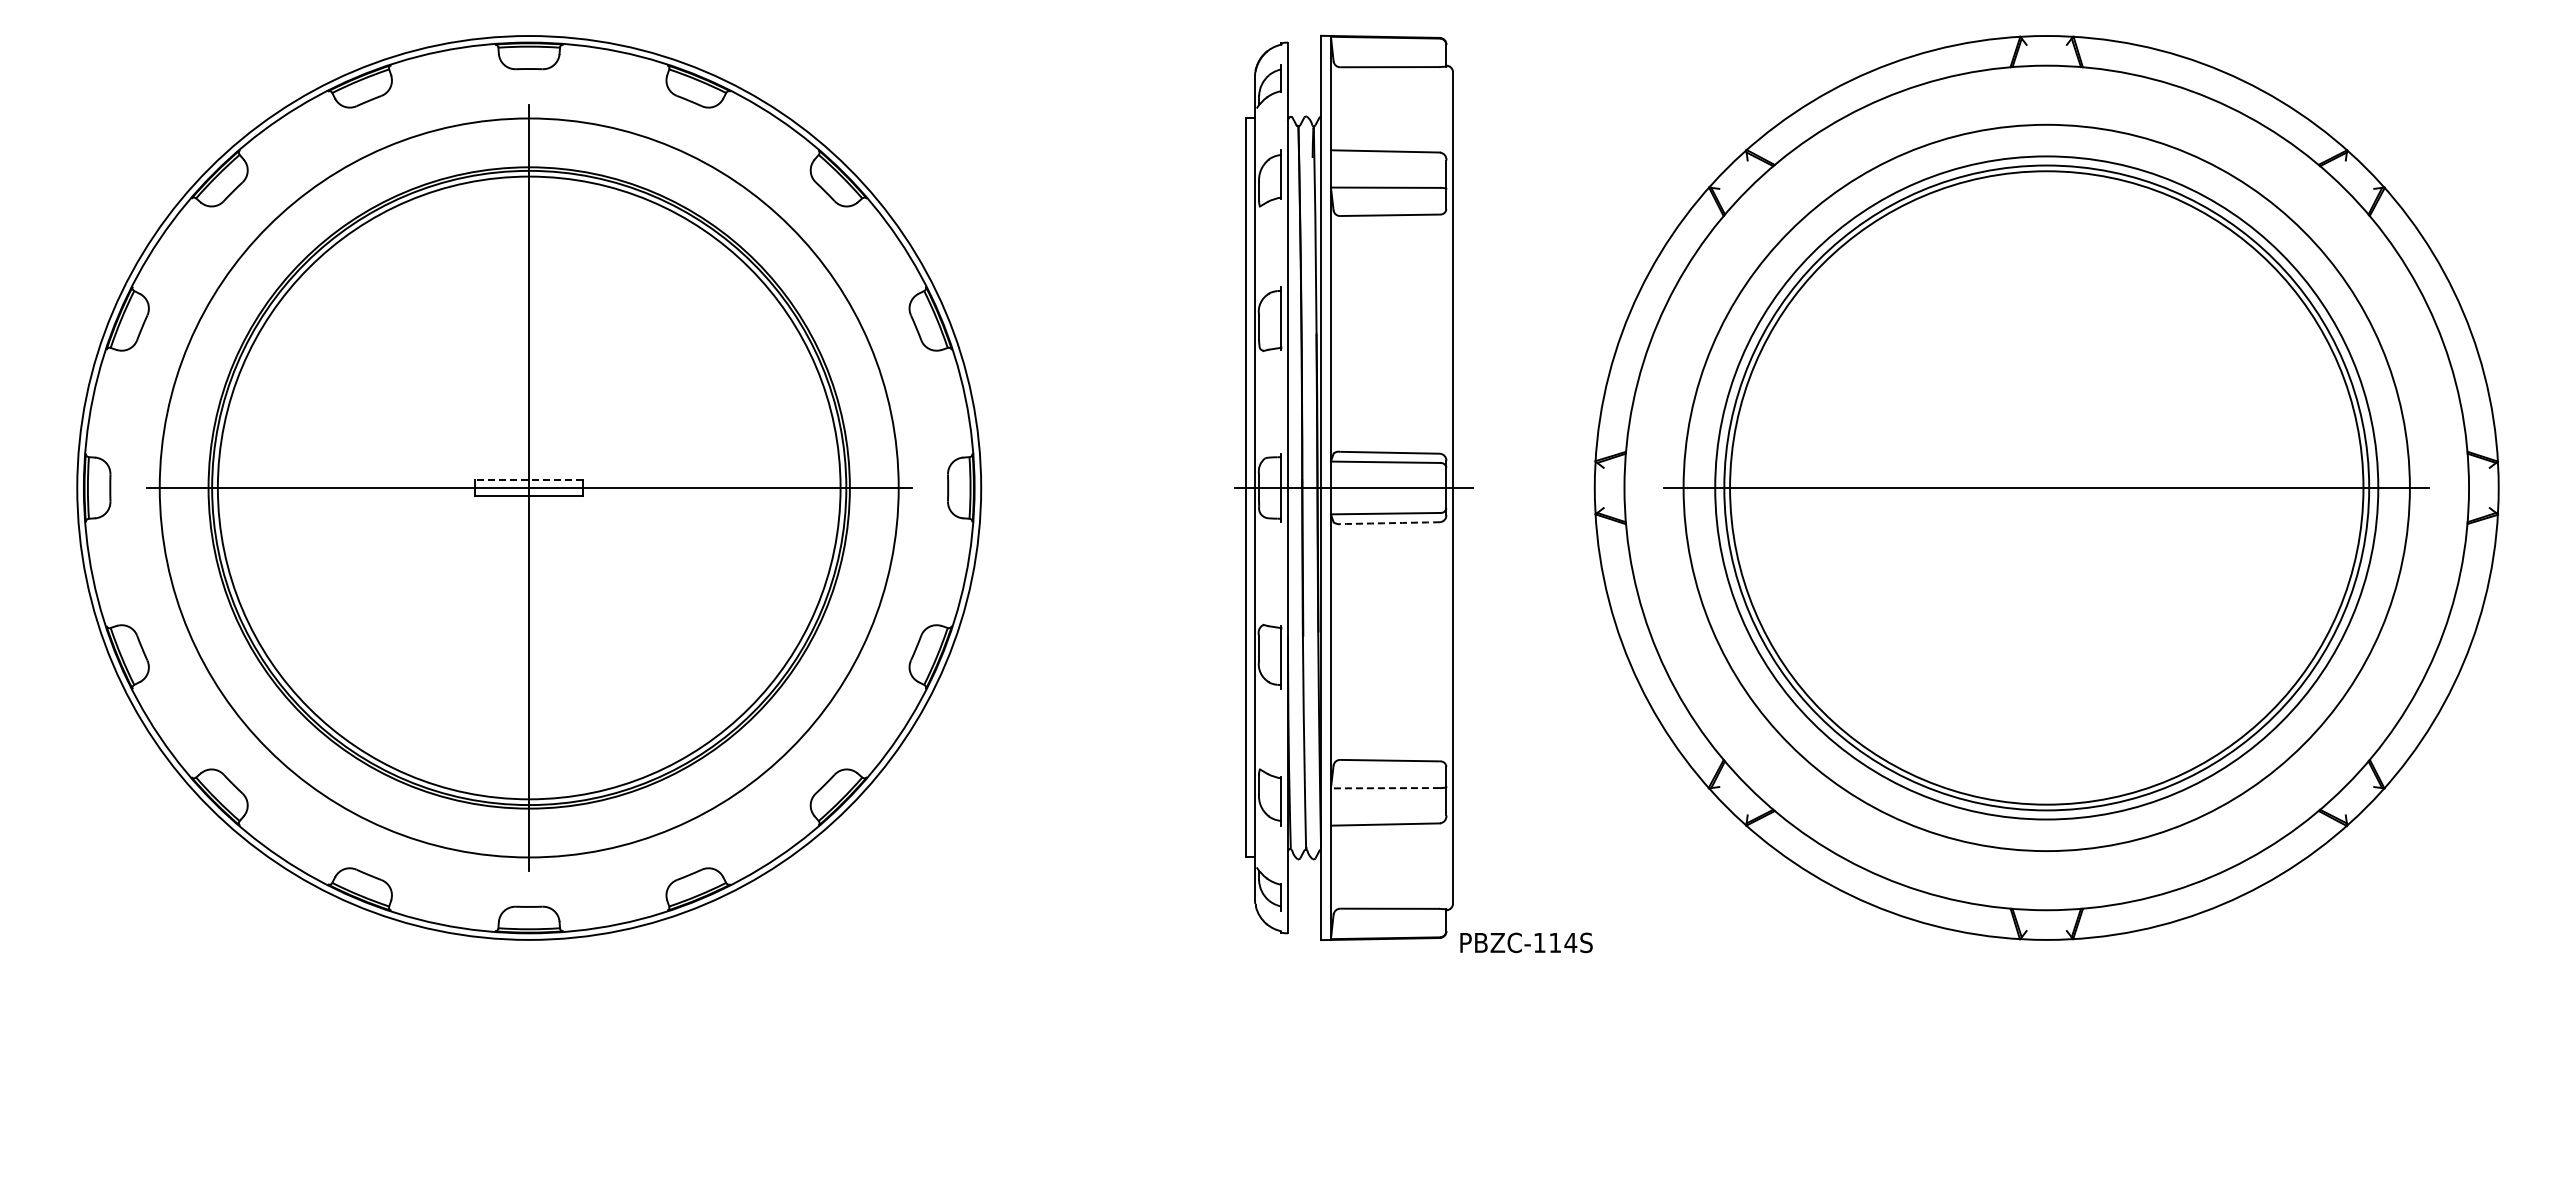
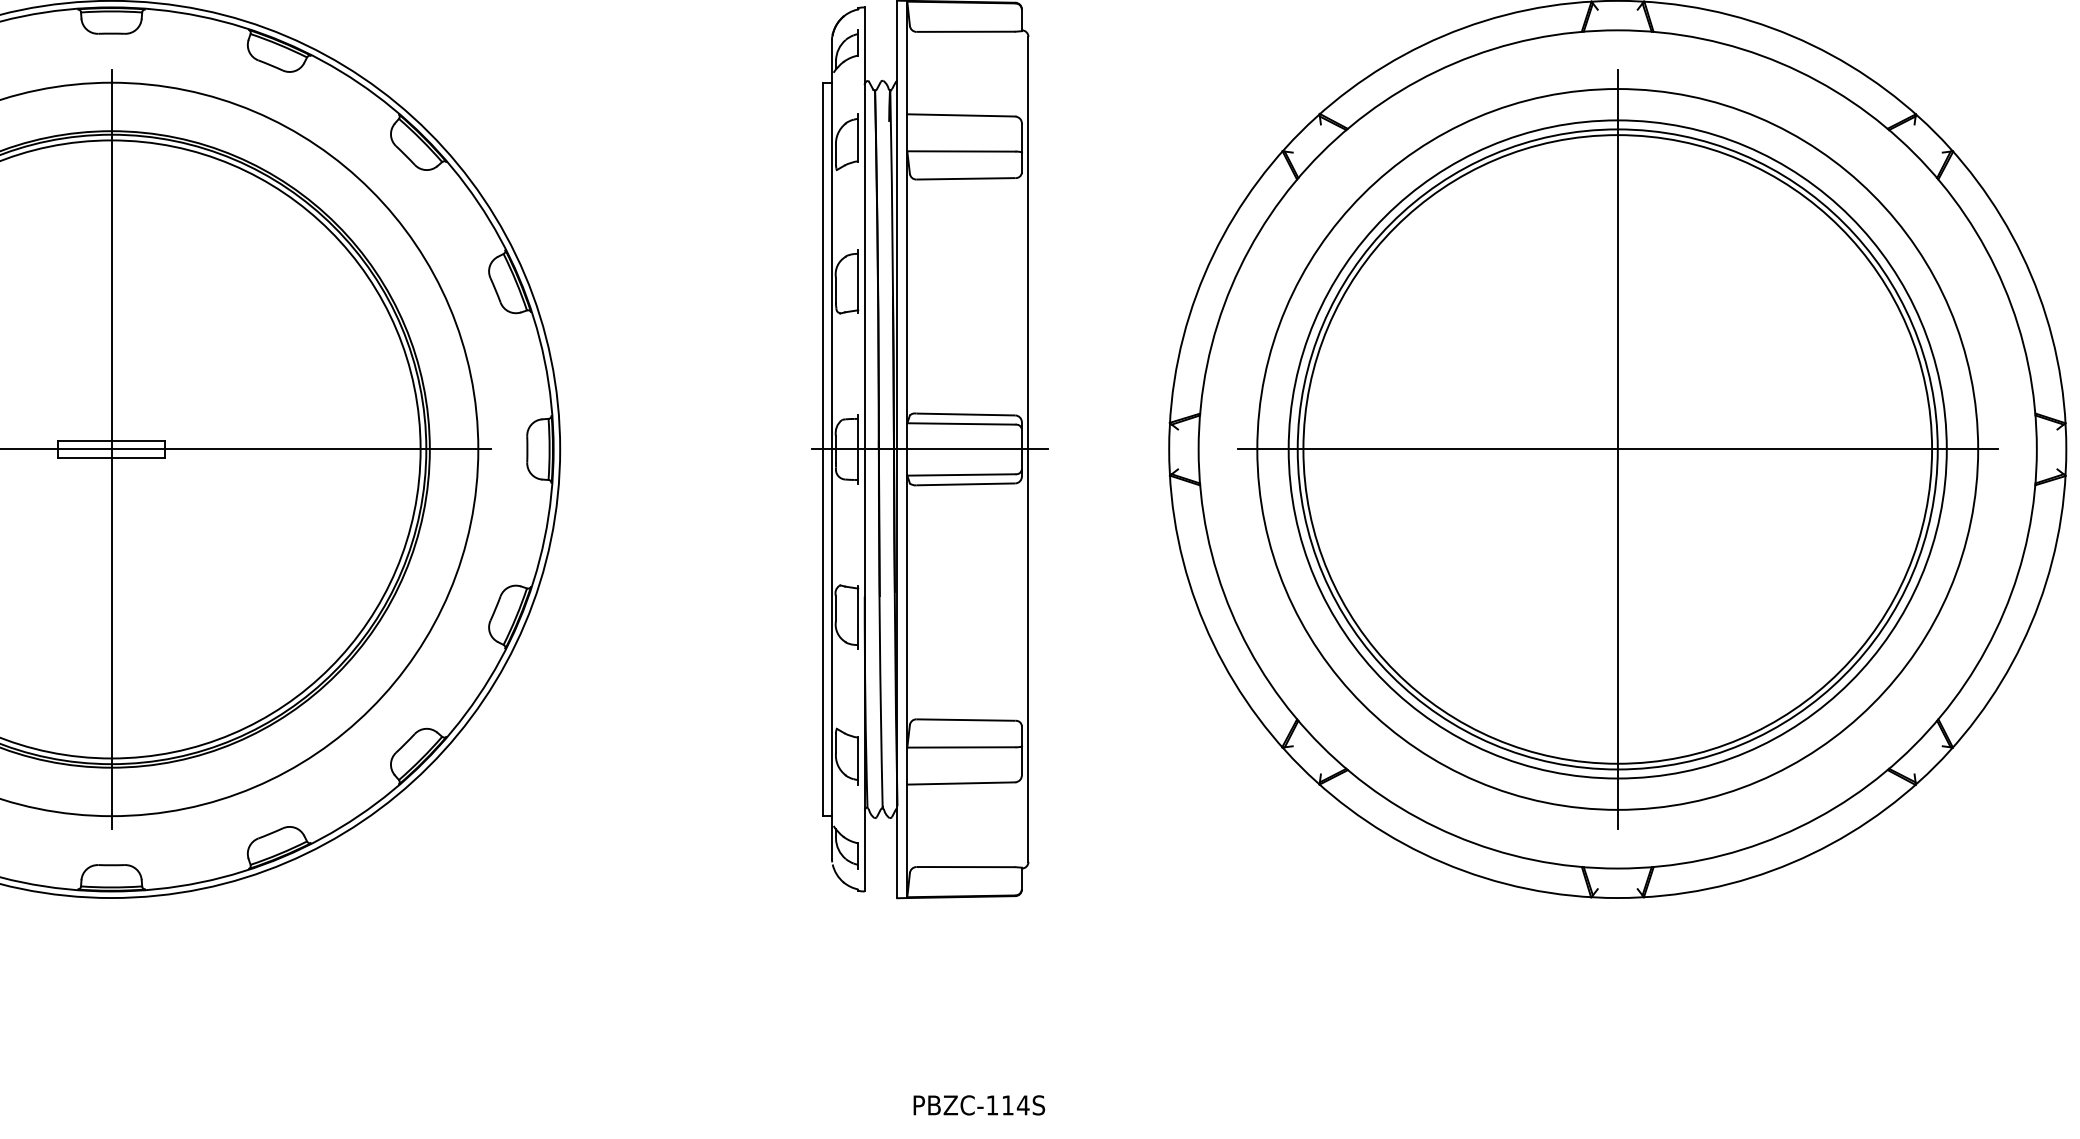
line: (529, 479) -> (111, 441), dashed -> solid
line: (2046, 487) -> (1617, 448), added
arc: (1390, 523) -> (966, 484), dashed -> solid
line: (1384, 788) -> (960, 747), dashed -> solid
text: (1526, 942) -> (979, 1105), moved

